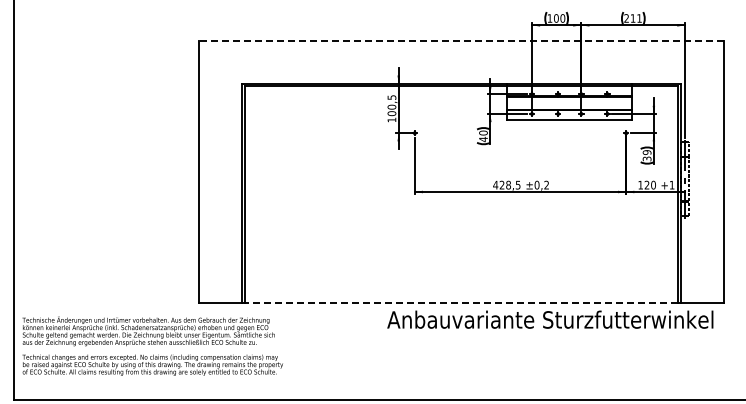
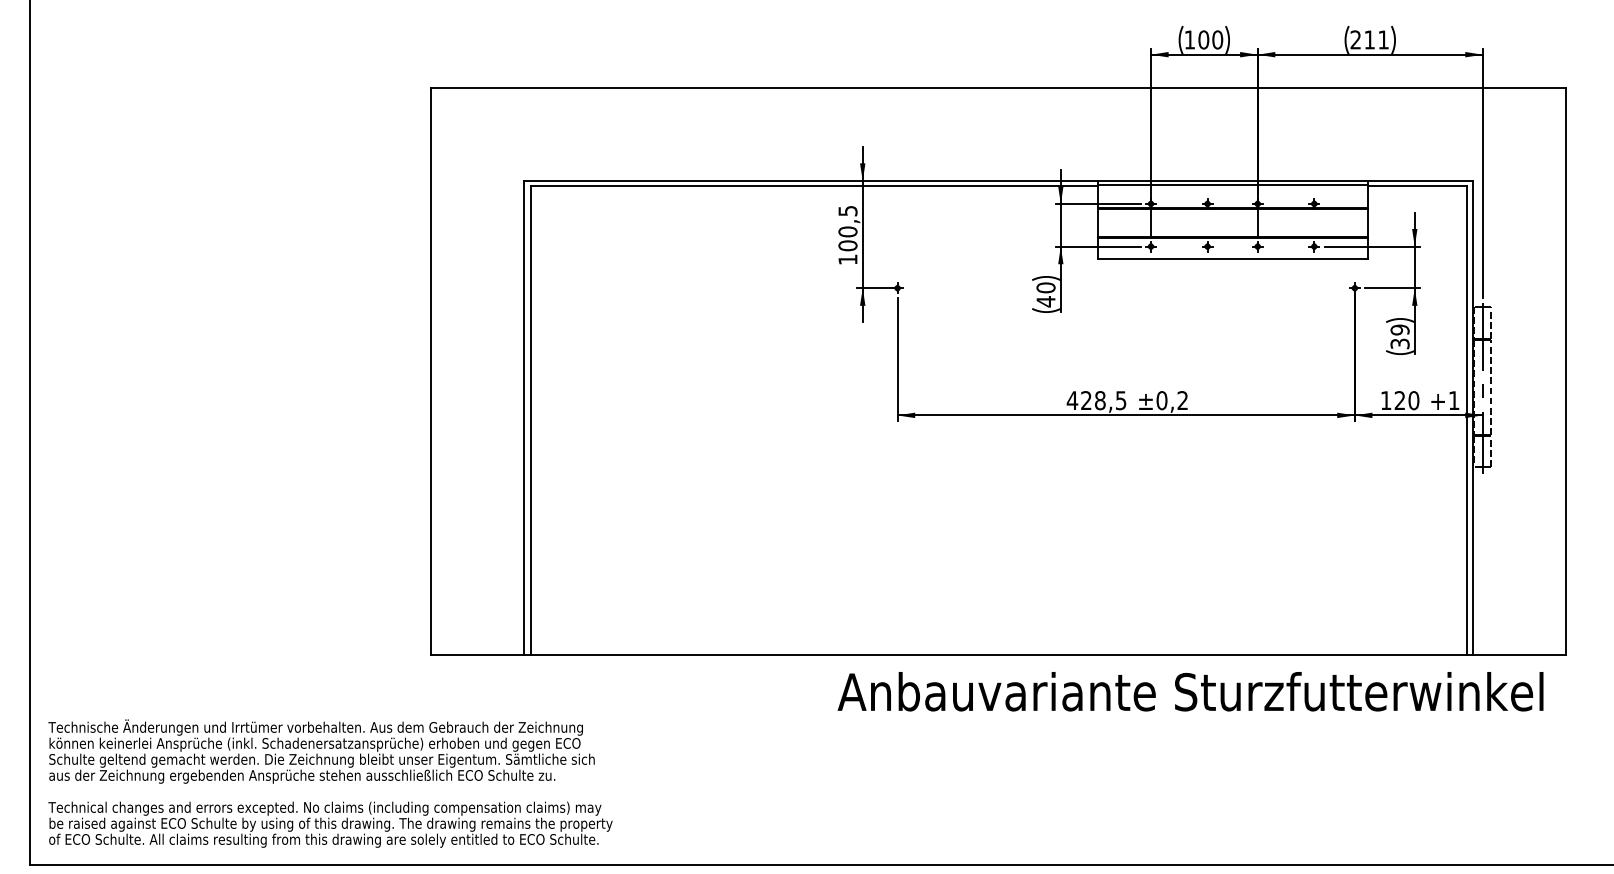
line: (460, 40) -> (996, 87), dashed -> solid
line: (461, 302) -> (998, 654), dashed -> solid
text: (152, 345) -> (329, 782), moved

